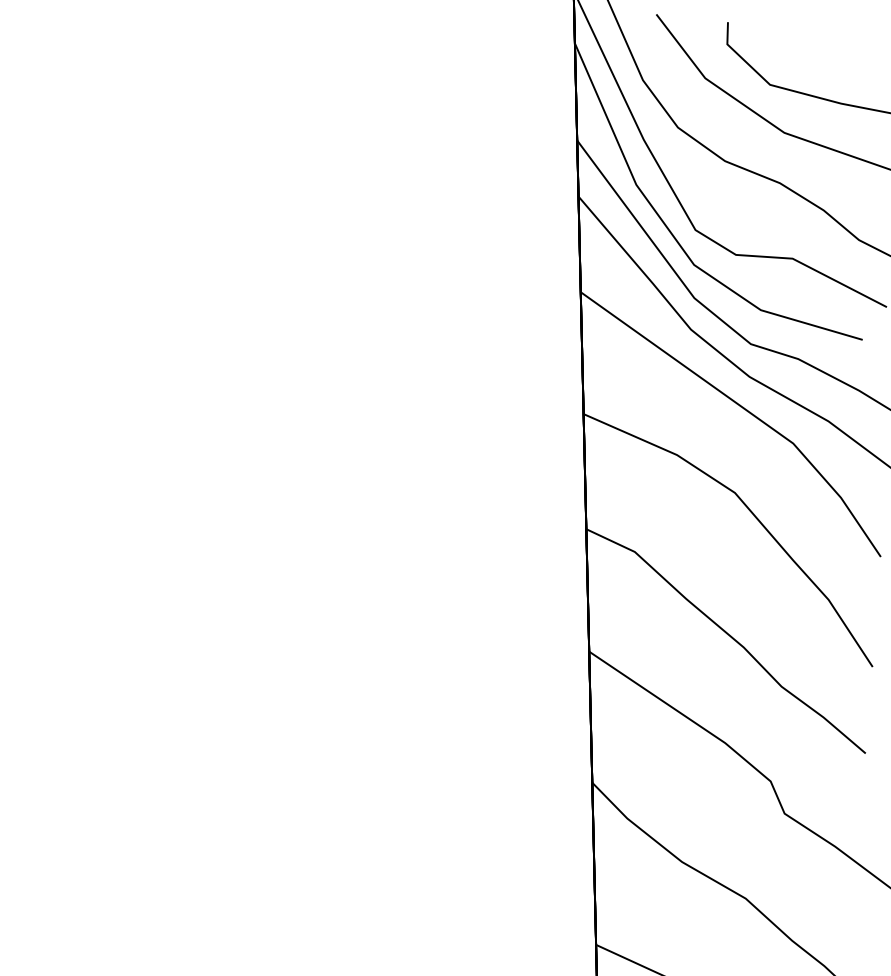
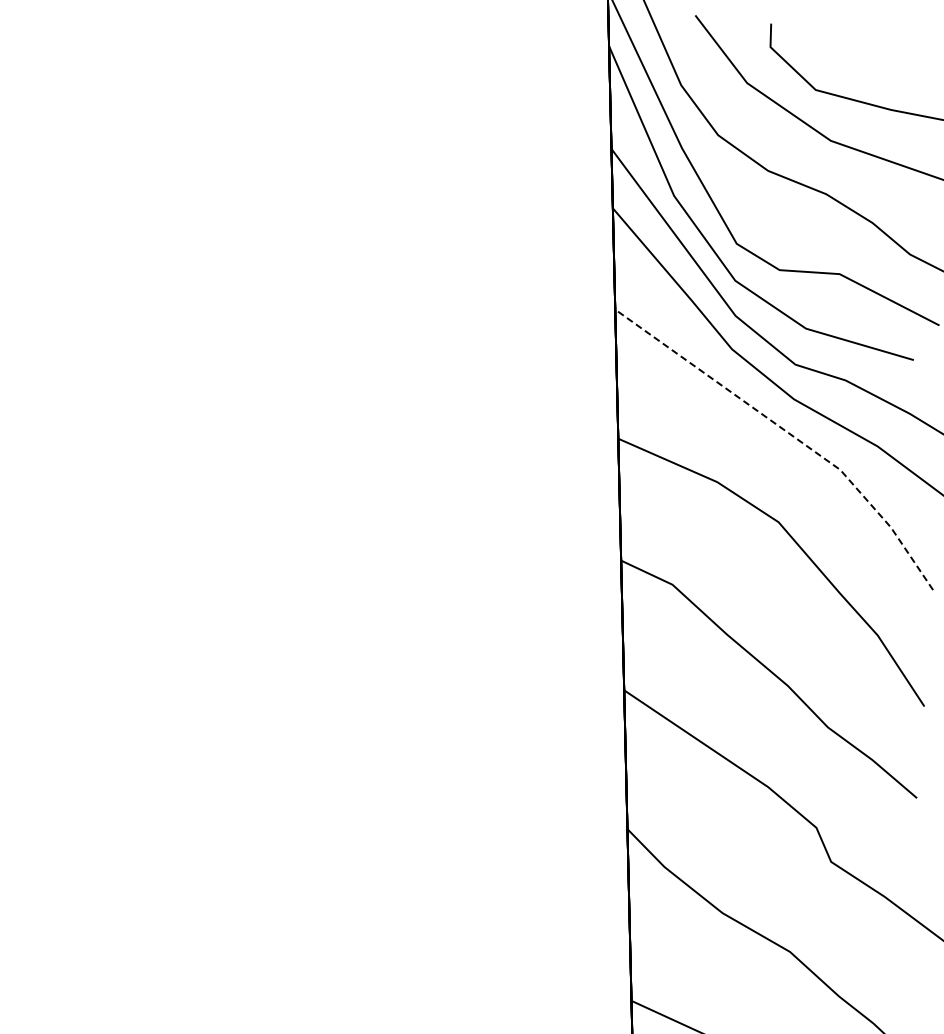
line: (746, 410) -> (790, 434), solid -> dashed

